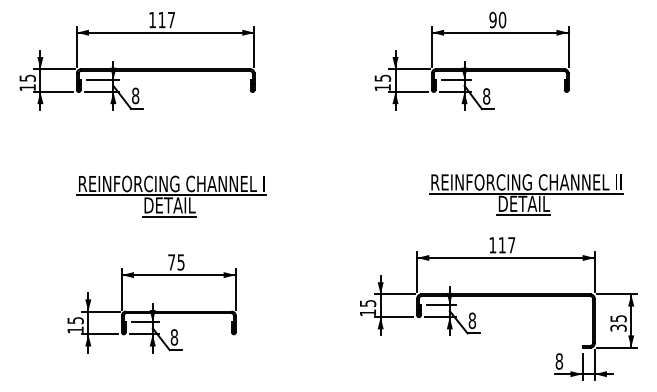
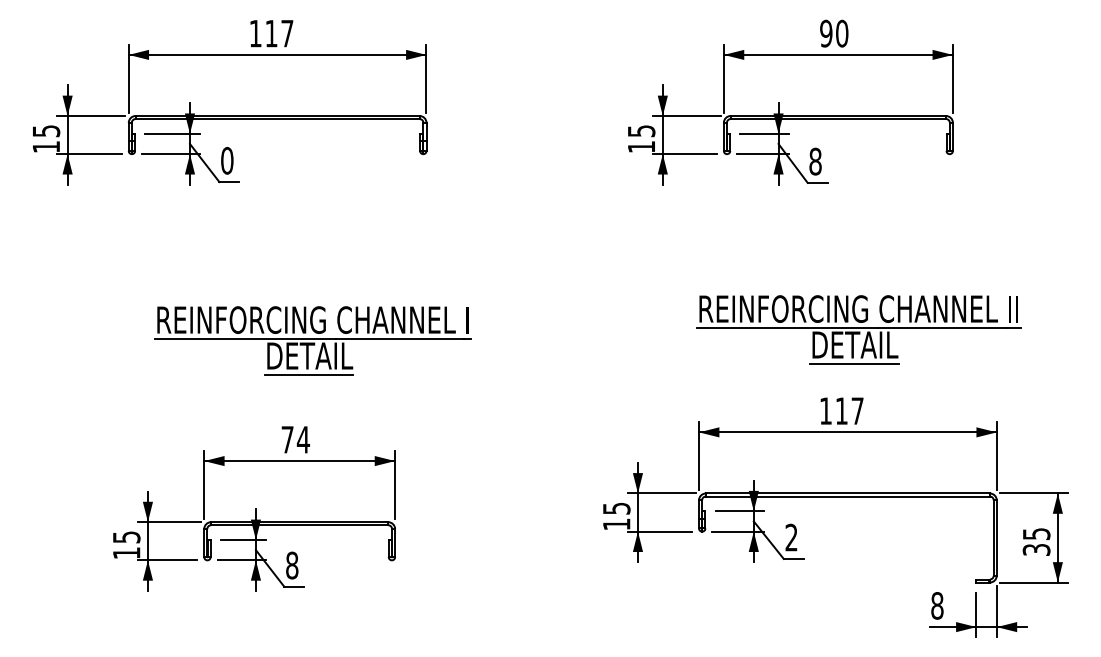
text: (135, 95) -> (227, 160), 8 -> 0
part: (526, 194) -> (858, 329), moved
part: (171, 196) -> (312, 341), moved
text: (180, 262) -> (302, 439), 75 -> 74
text: (472, 320) -> (791, 537), 8 -> 2

